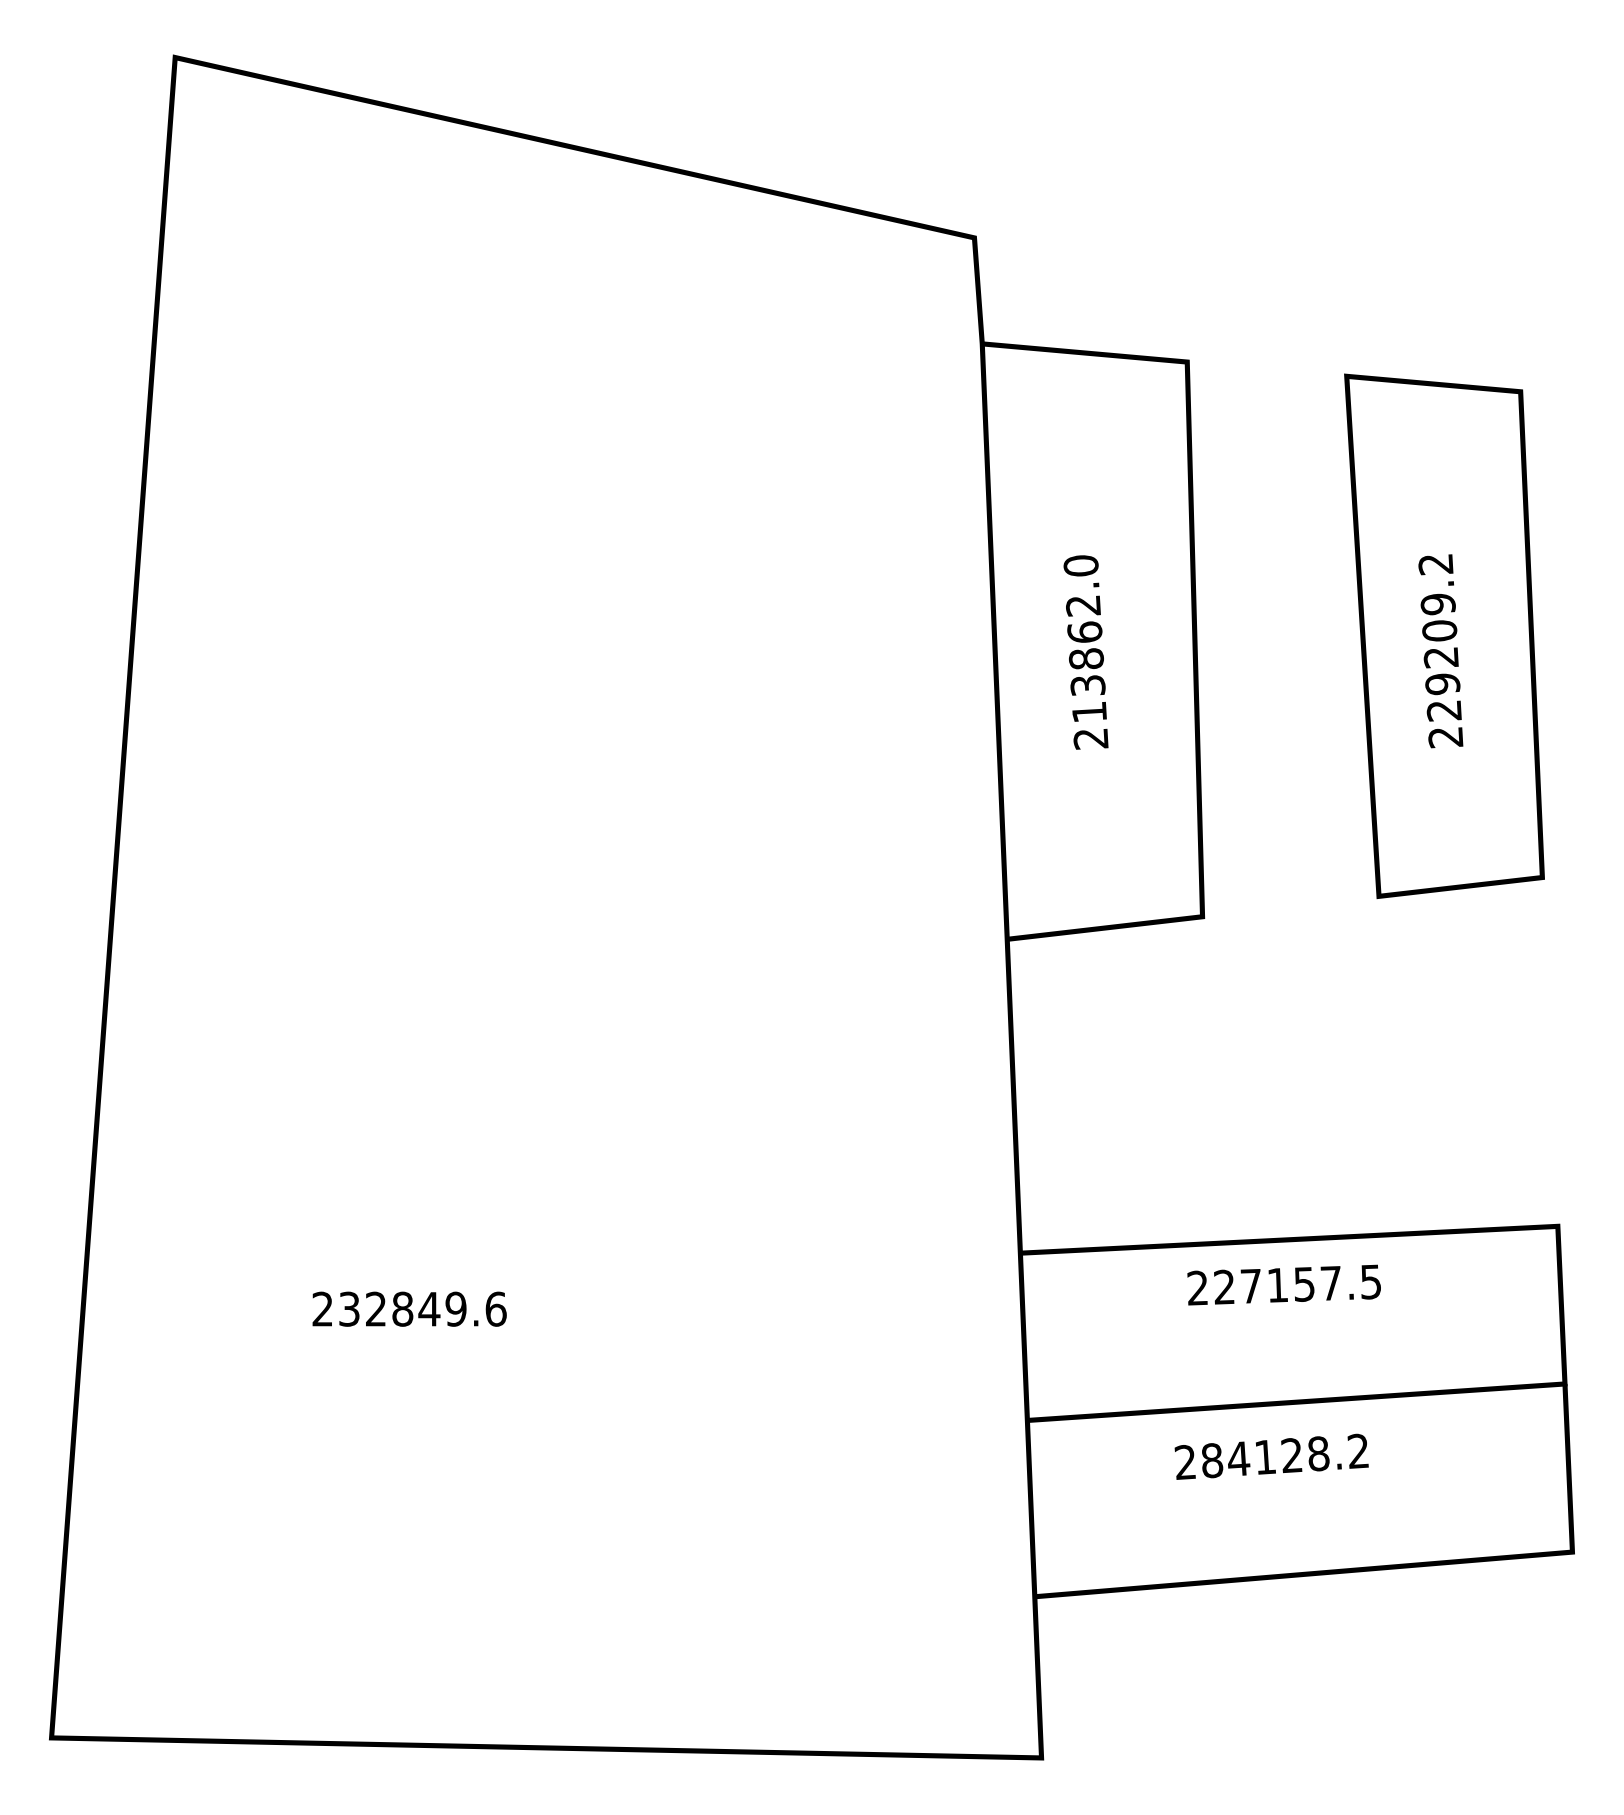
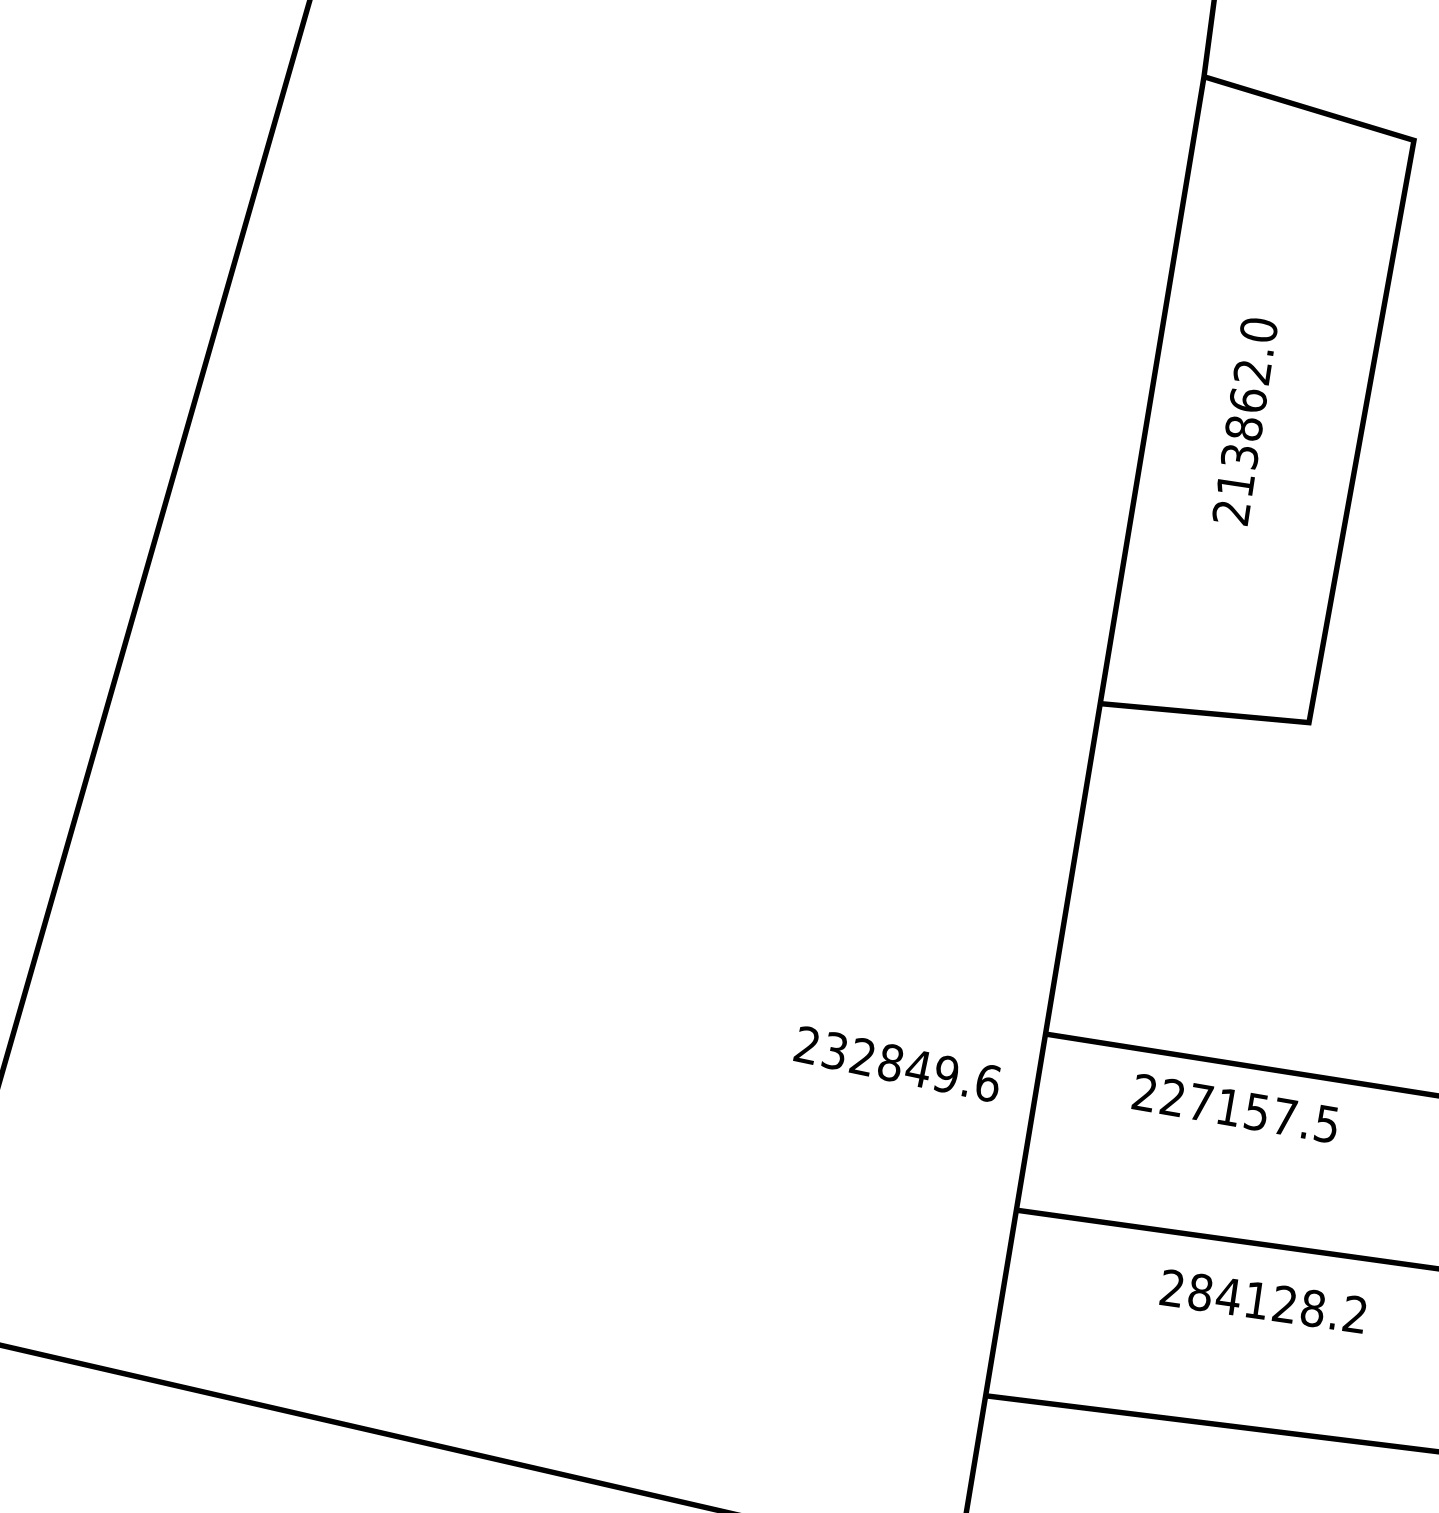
text: (1283, 1284) -> (1235, 1107), moved
text: (409, 1308) -> (897, 1063), moved

